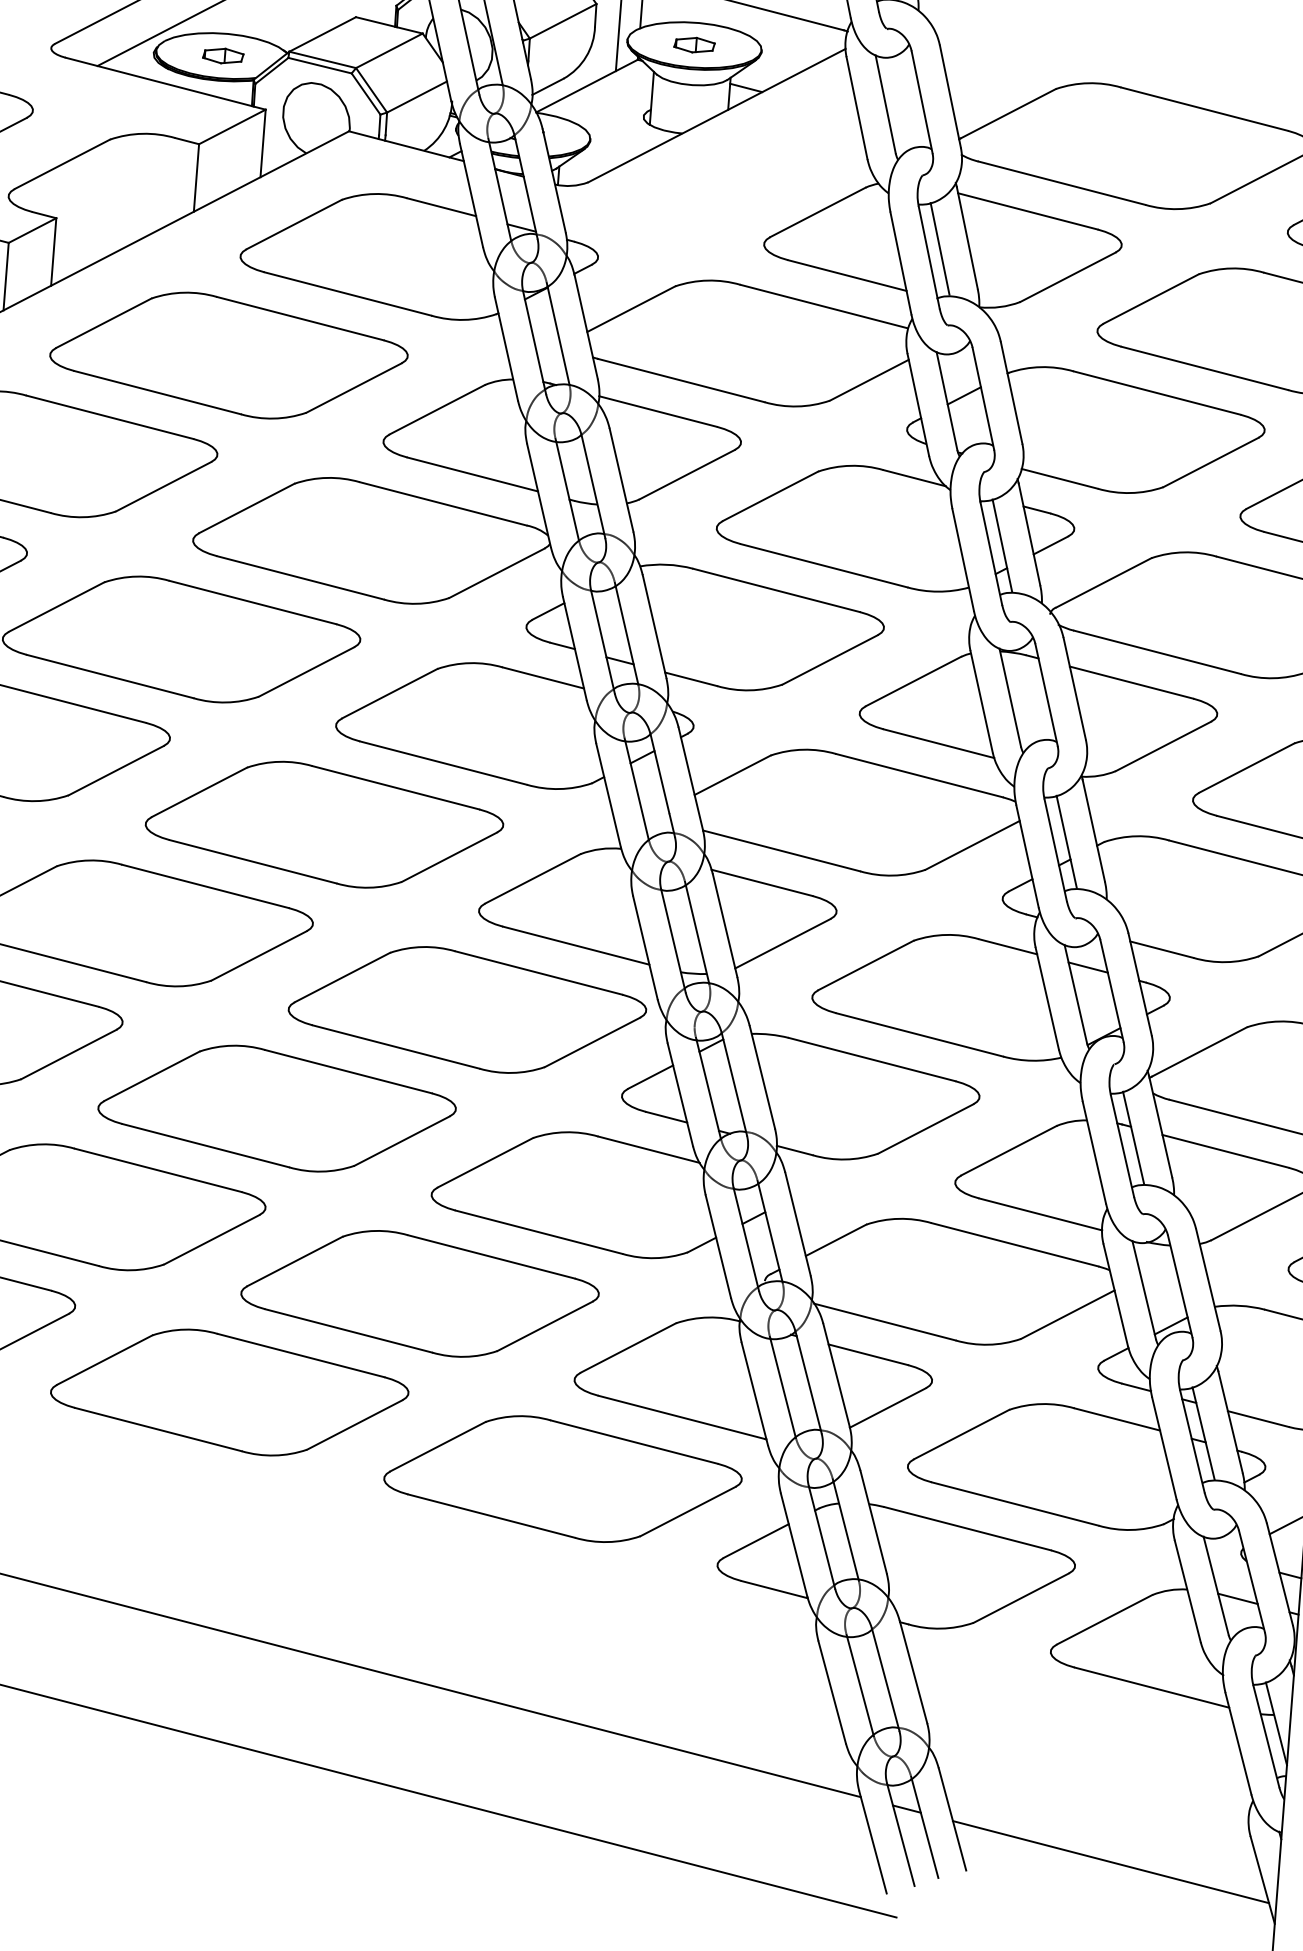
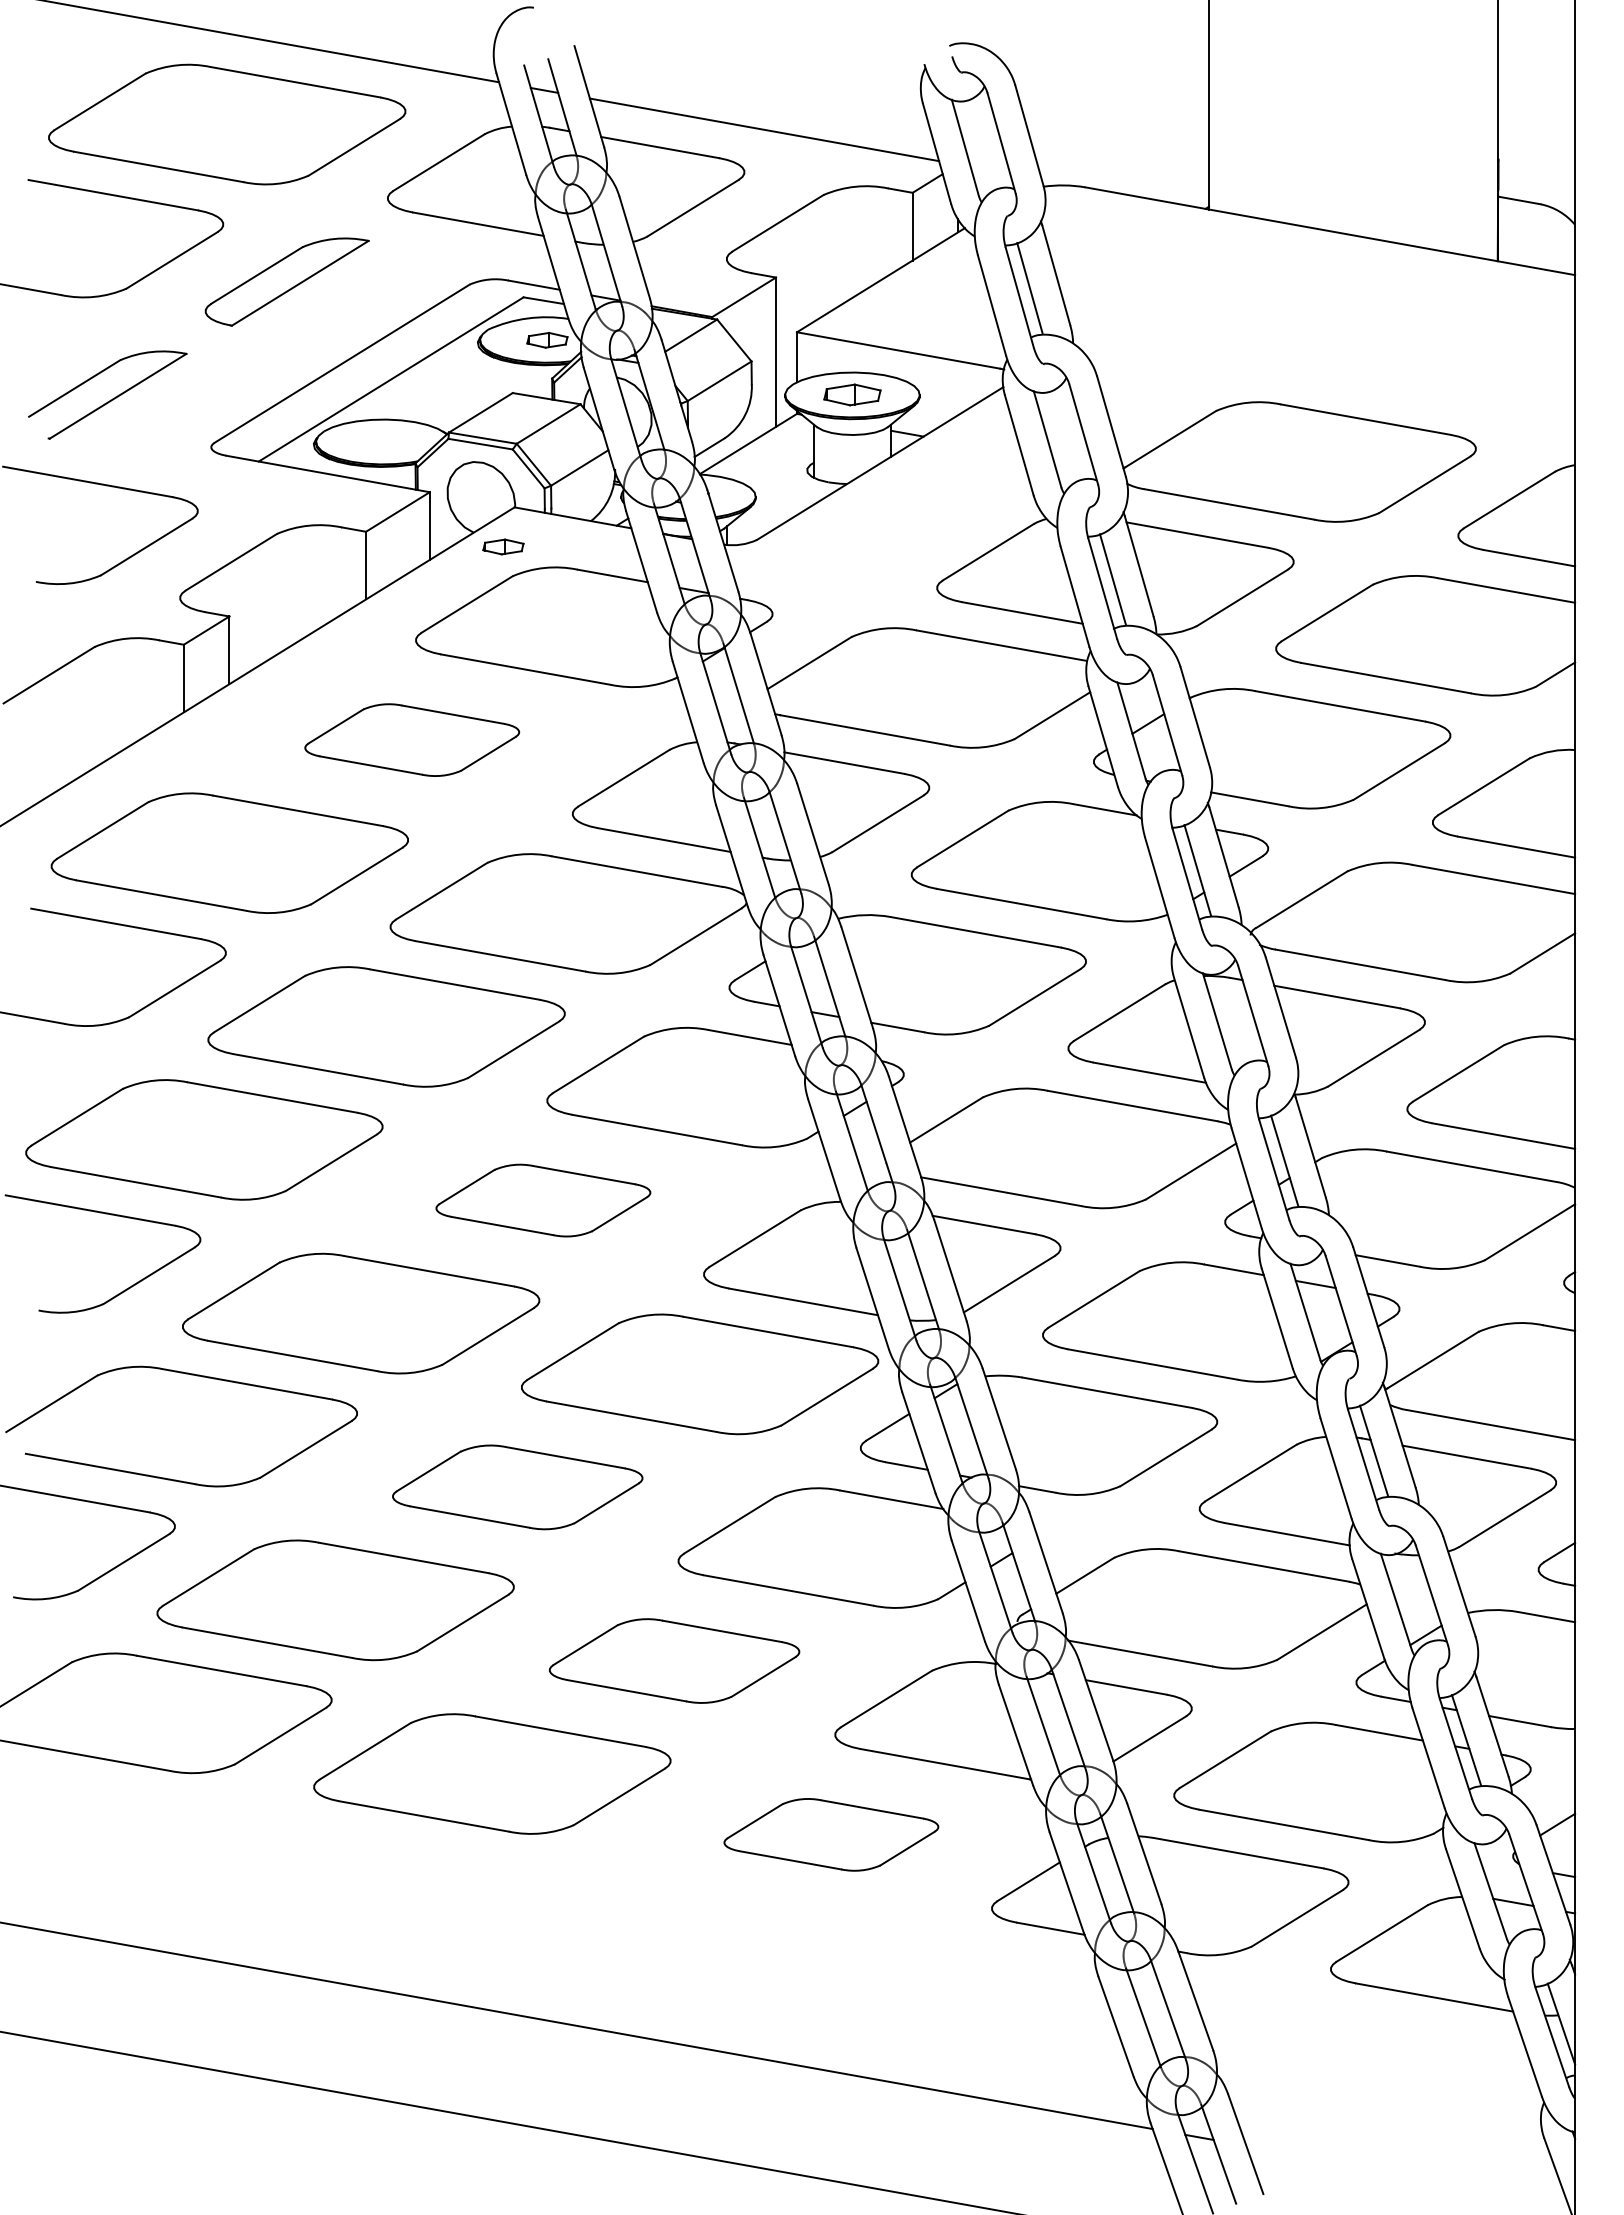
part: (694, 44) -> (852, 394), size x1.4
part: (223, 55) -> (503, 546), moved
part: (229, 354) -> (412, 739), size x0.6
part: (324, 824) -> (543, 1200), size x0.6
part: (276, 1108) -> (517, 1487), size x0.7
part: (420, 1293) -> (674, 1660), size x0.7
part: (563, 1478) -> (831, 1834), size x0.6
line: (1110, 1861) -> (1406, 2174), removed

